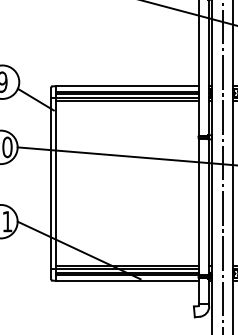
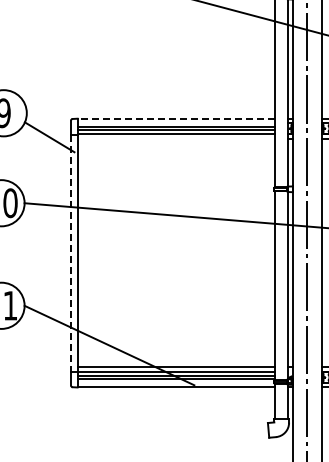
line: (127, 86) -> (176, 118), solid -> dashed
line: (126, 101) -> (175, 139), removed
line: (51, 183) -> (71, 253), solid -> dashed

